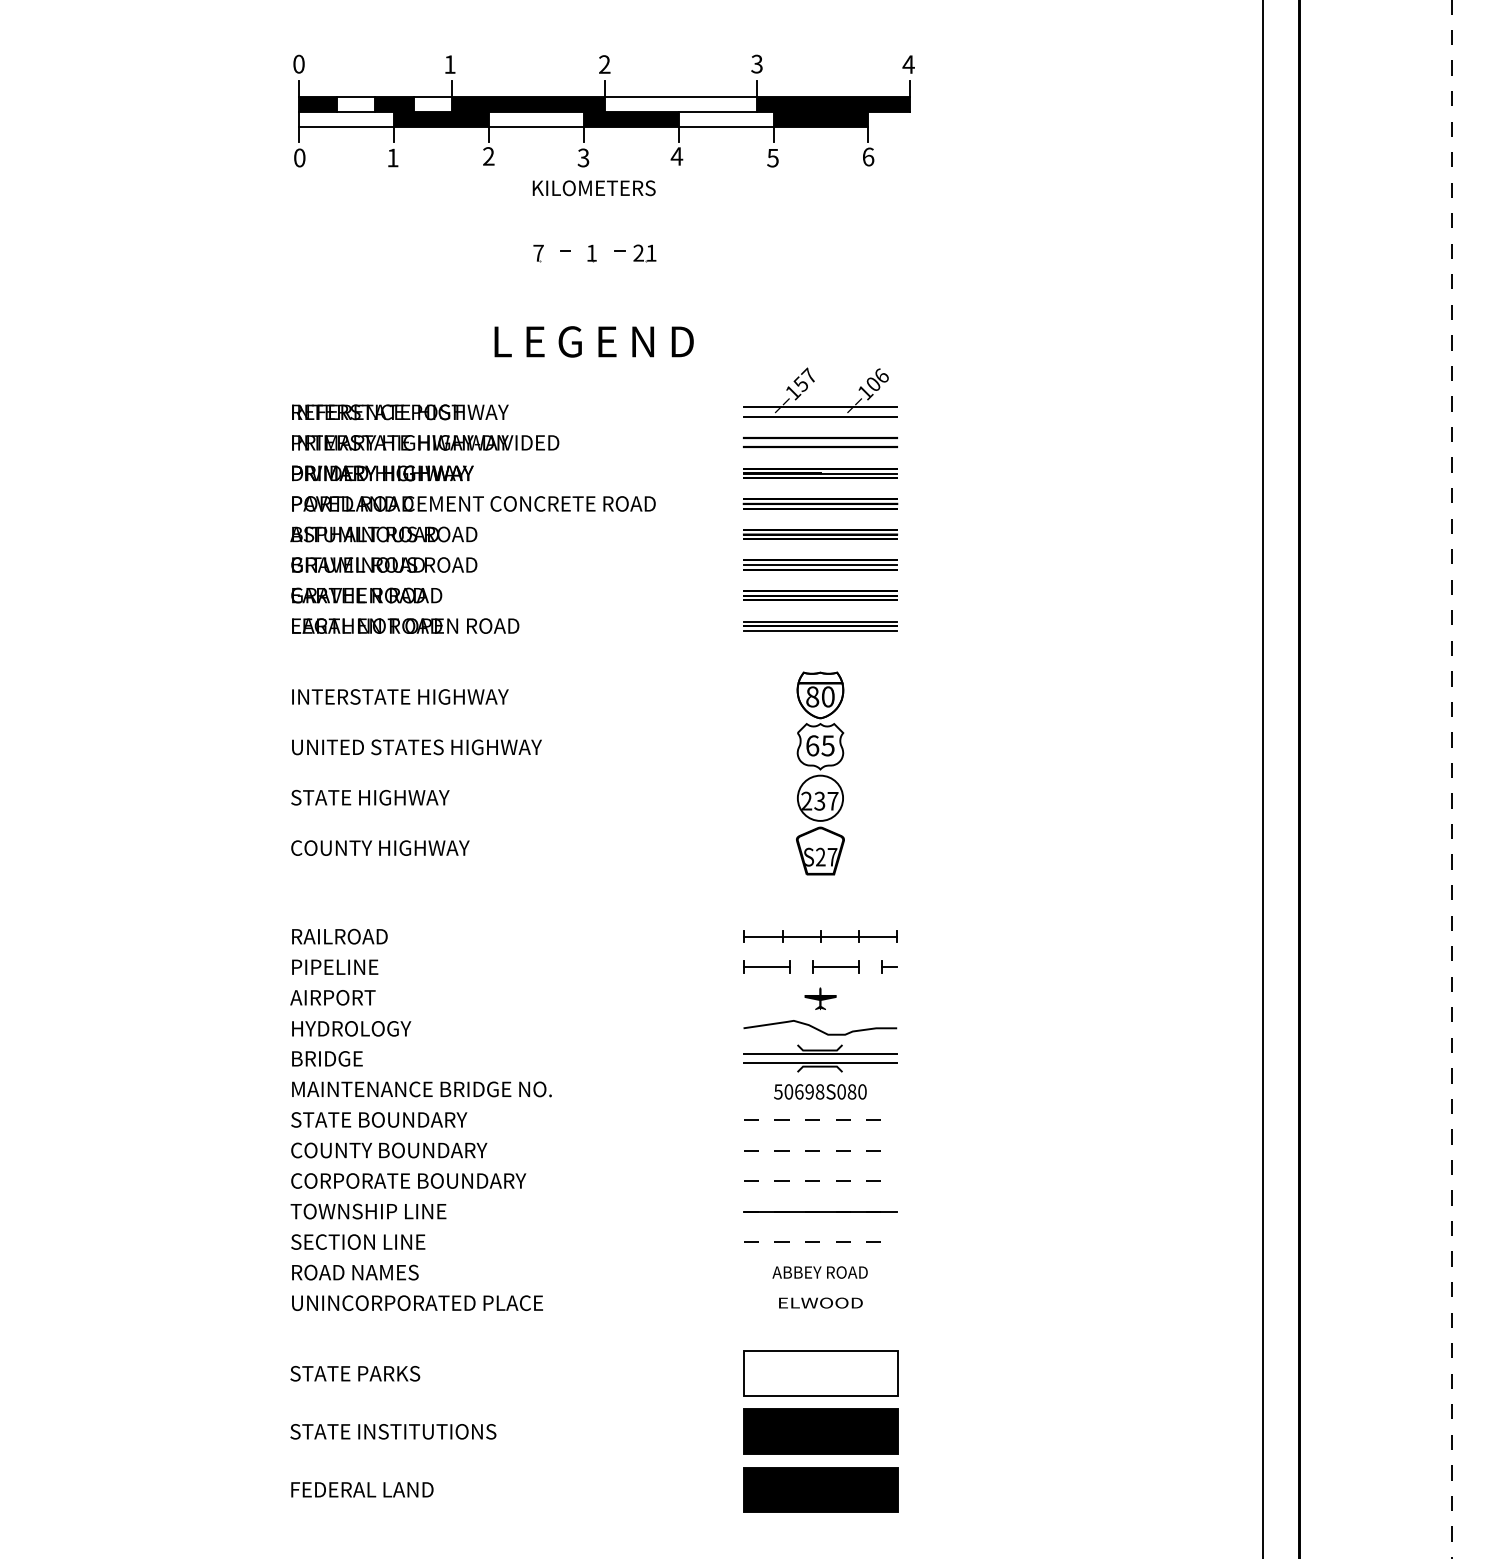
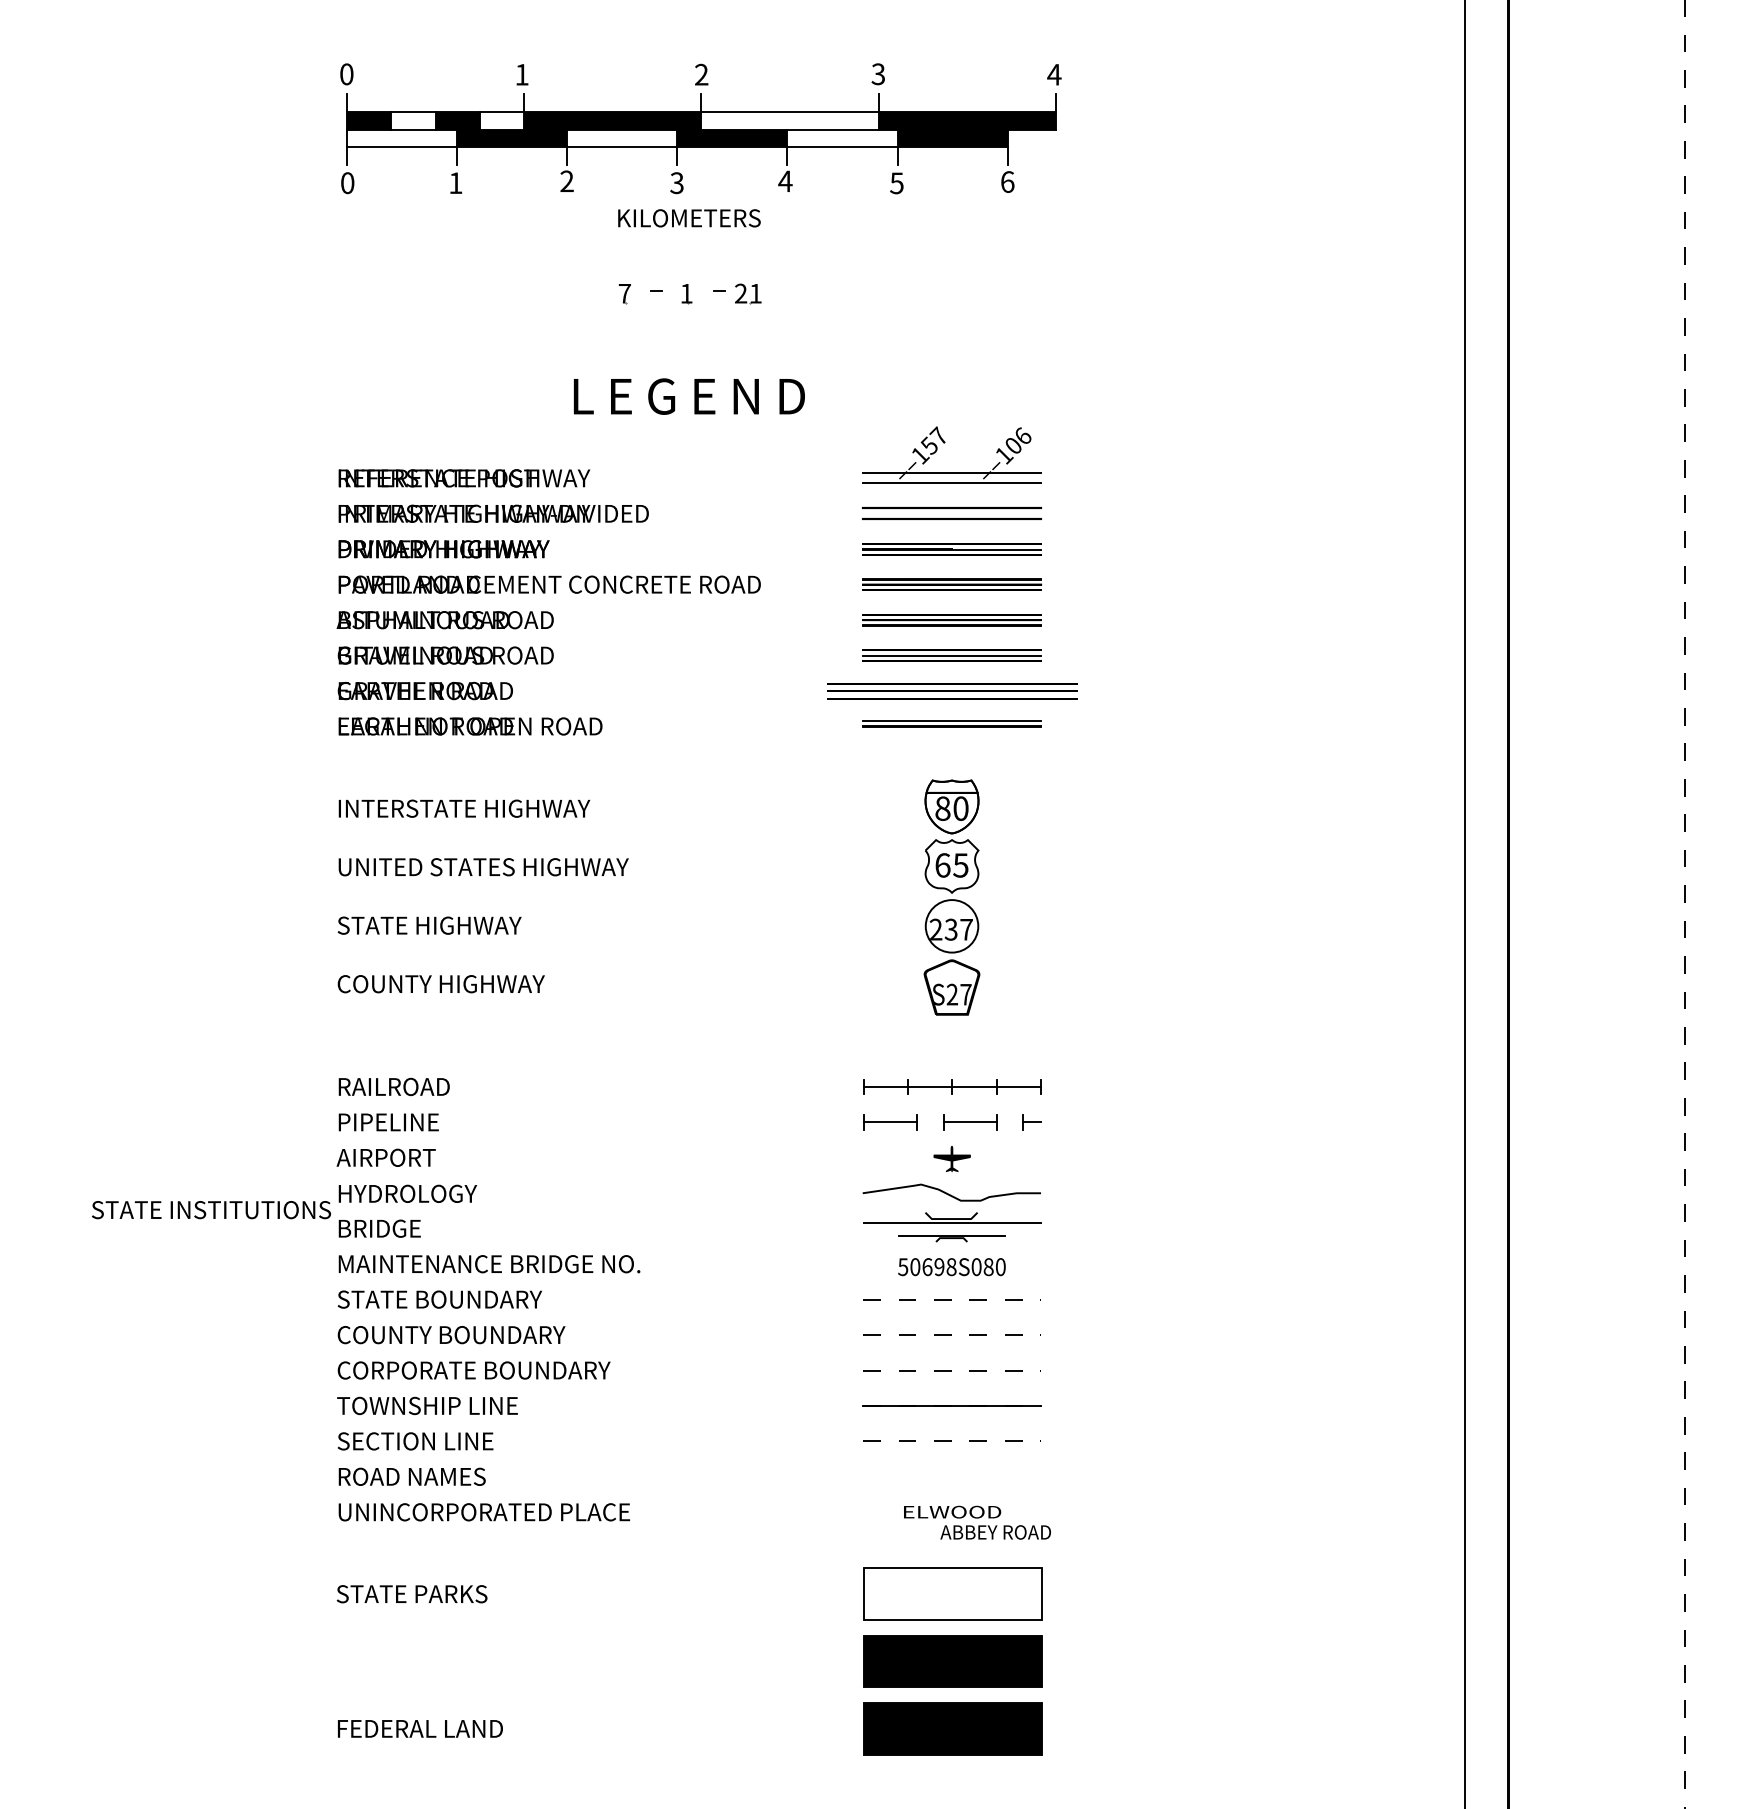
part: (820, 595) -> (952, 690), size x1.4
line: (820, 630) -> (952, 731), removed
part: (820, 1067) -> (952, 1238), size x0.6
text: (819, 1272) -> (995, 1532), moved
text: (393, 1431) -> (211, 1209), moved

